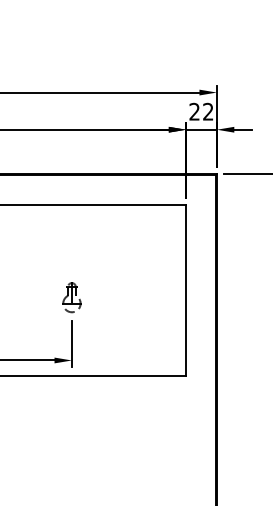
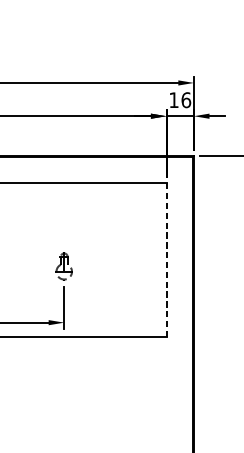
text: (201, 111) -> (180, 99), 22 -> 16
line: (186, 290) -> (166, 260), solid -> dashed

